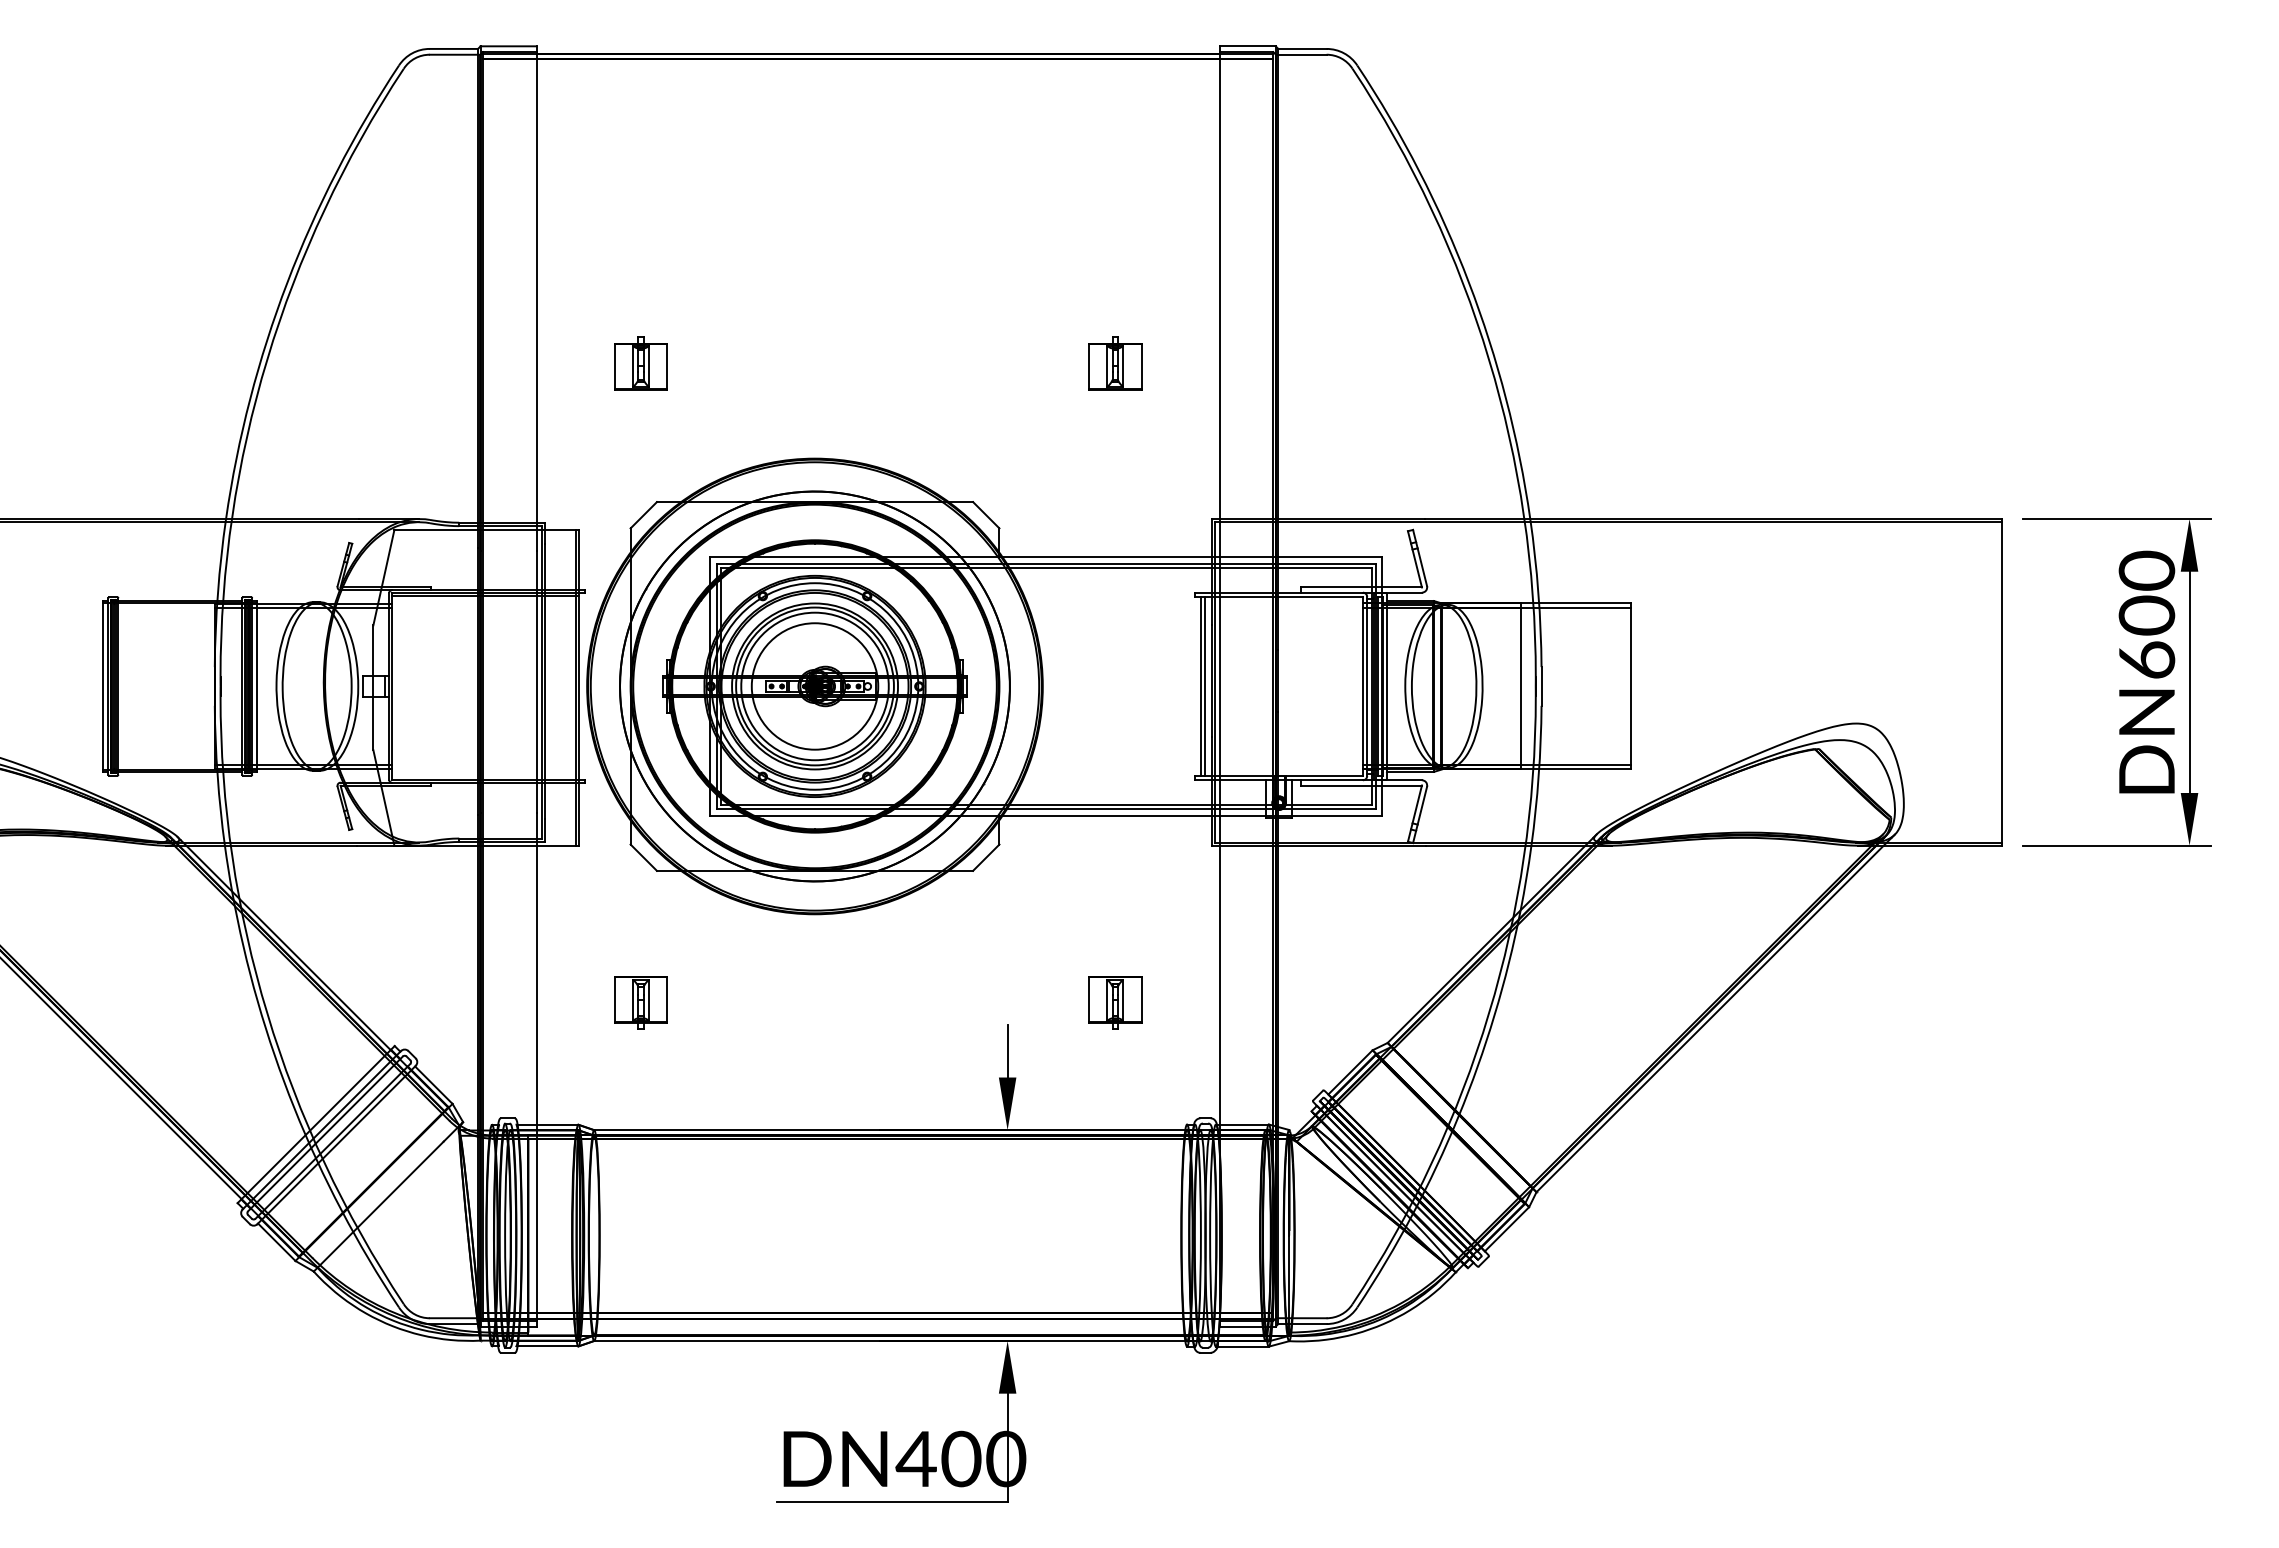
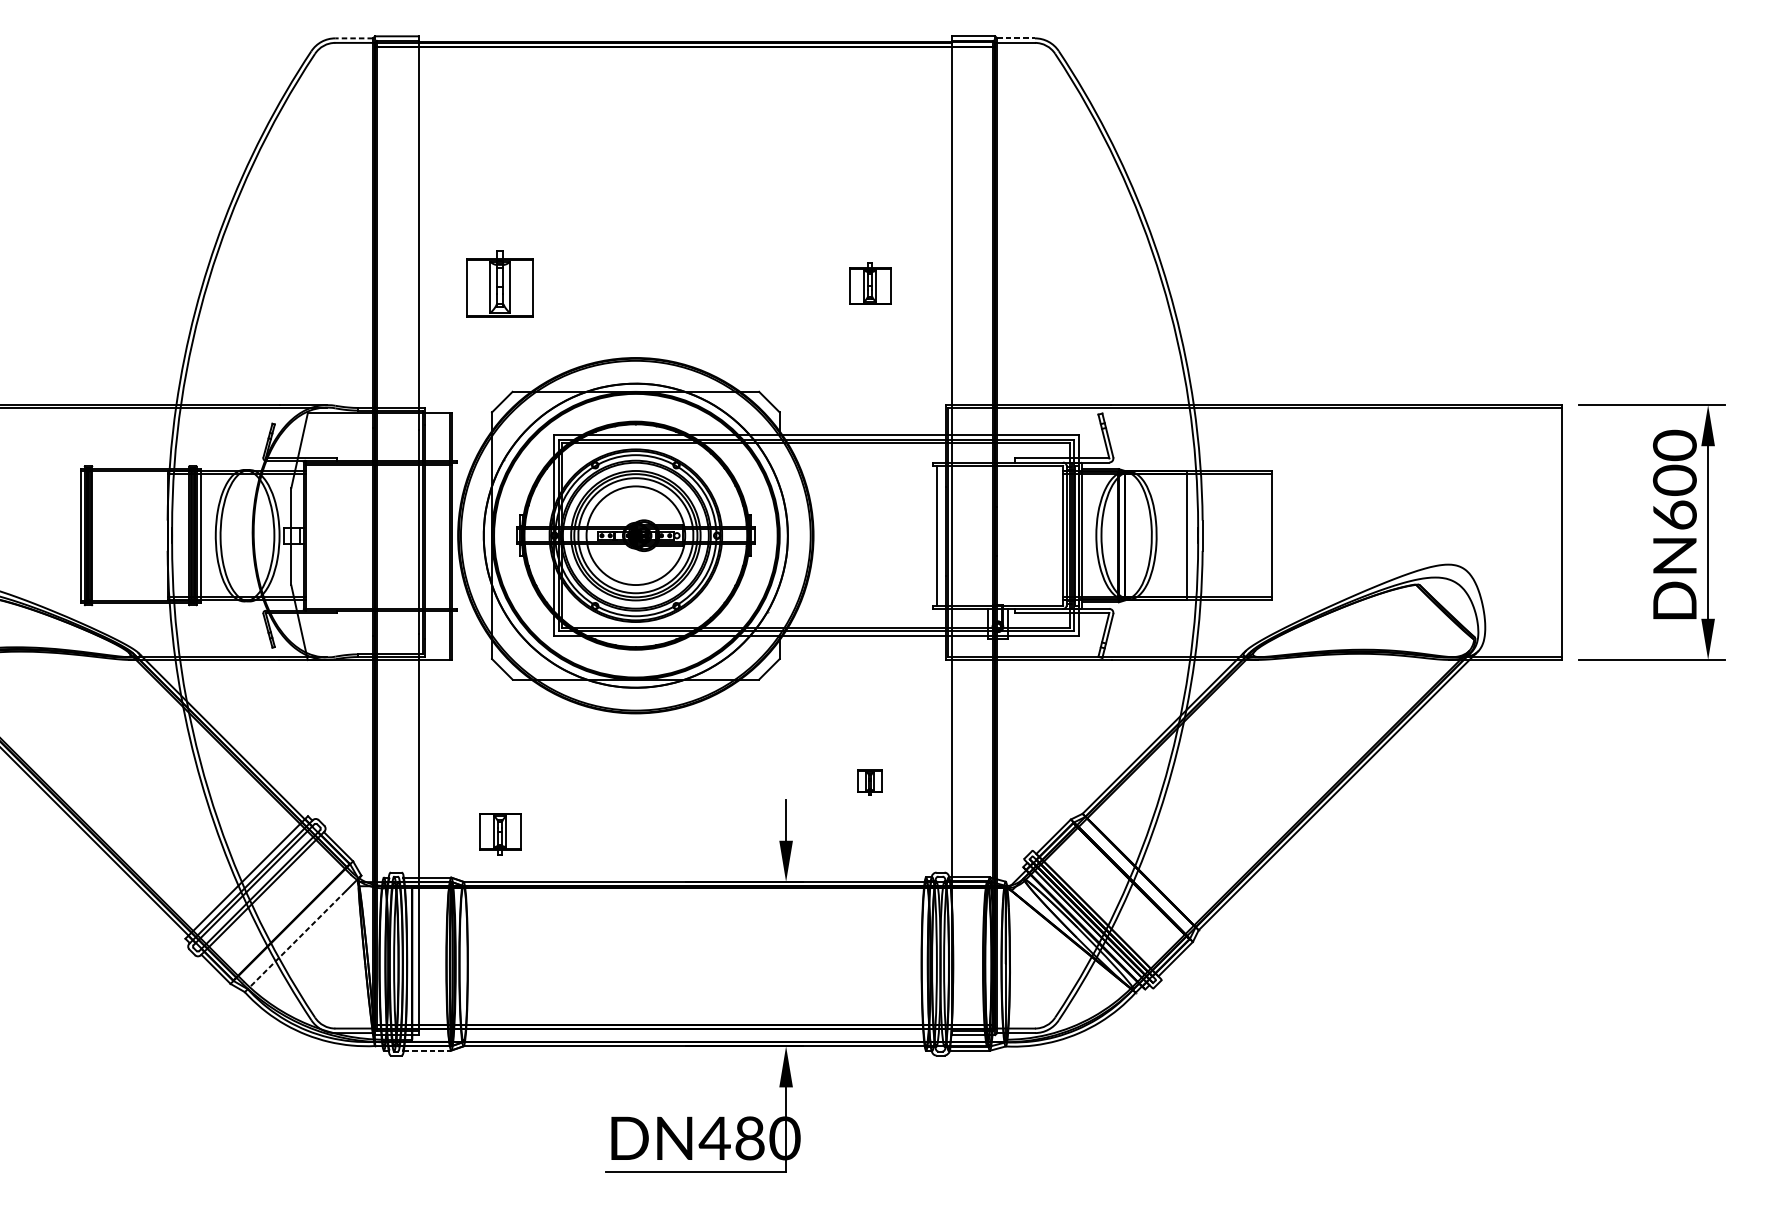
line: (453, 48) -> (353, 38), solid -> dashed
line: (1302, 48) -> (1016, 38), solid -> dashed
part: (640, 363) -> (499, 283), size x1.6
line: (1204, 686) -> (939, 535), removed
part: (640, 1002) -> (499, 833), moved
part: (1115, 1002) -> (870, 782), size x0.6
line: (378, 1206) -> (295, 941), solid -> dashed
line: (548, 1346) -> (427, 1050), solid -> dashed
text: (961, 1459) -> (750, 1138), DN400 -> DN480

